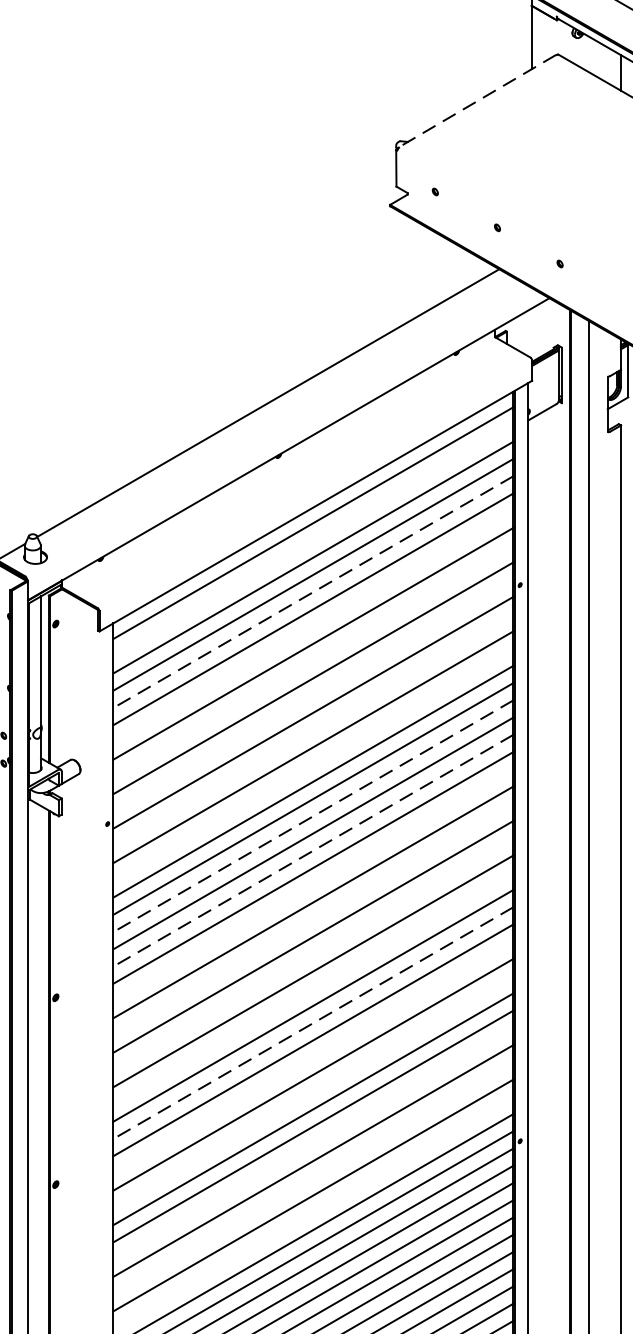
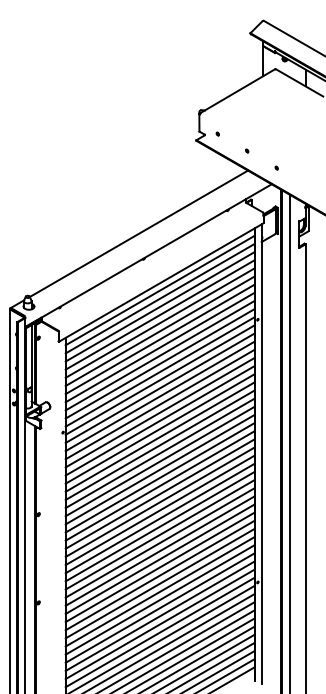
line: (477, 101) -> (237, 91), dashed -> solid
line: (311, 540) -> (159, 298), added
line: (311, 592) -> (159, 323), dashed -> solid
line: (311, 626) -> (159, 339), added
line: (311, 660) -> (159, 355), added
line: (311, 694) -> (159, 371), added
line: (311, 728) -> (159, 387), added
line: (311, 764) -> (159, 404), added
line: (311, 817) -> (159, 429), dashed -> solid
line: (311, 851) -> (159, 445), dashed -> solid
line: (311, 885) -> (159, 461), added
line: (311, 919) -> (159, 477), added
line: (311, 952) -> (159, 493), added
line: (311, 988) -> (159, 510), added
line: (311, 1022) -> (159, 526), dashed -> solid
line: (311, 1056) -> (159, 542), added
line: (311, 1090) -> (159, 558), added
line: (311, 1143) -> (159, 583), added
line: (311, 1177) -> (159, 599), added
line: (311, 1211) -> (159, 615), added

